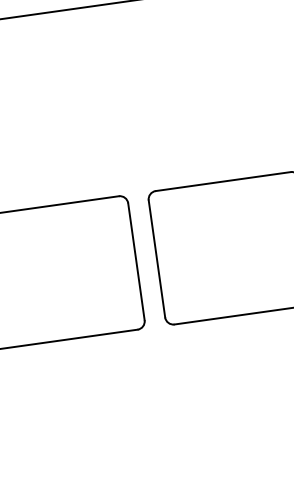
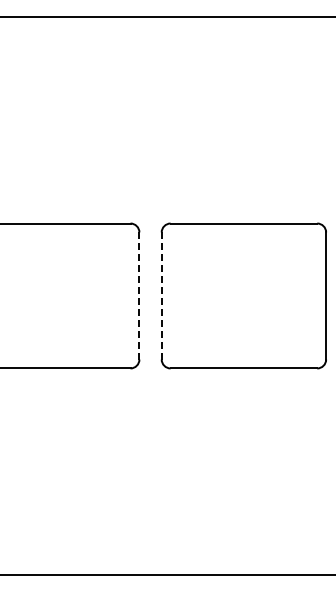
line: (156, 259) -> (161, 296), solid -> dashed
line: (136, 262) -> (139, 296), solid -> dashed

